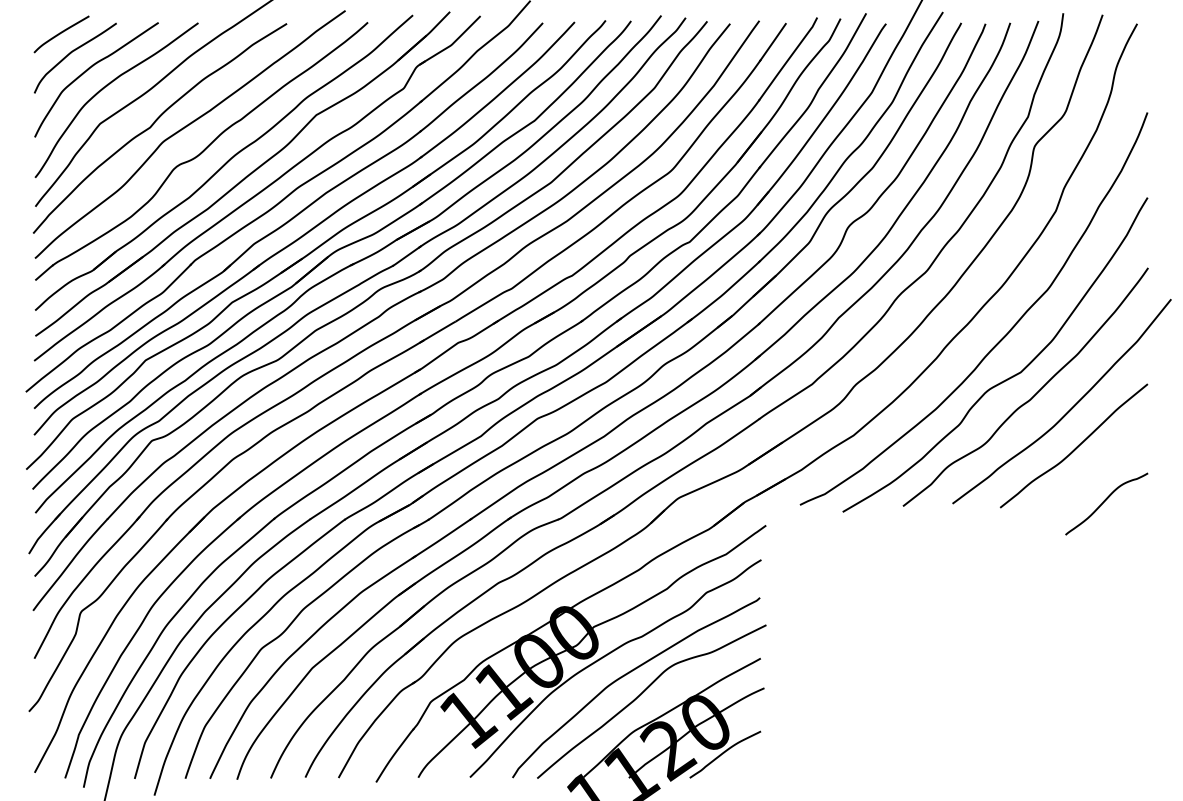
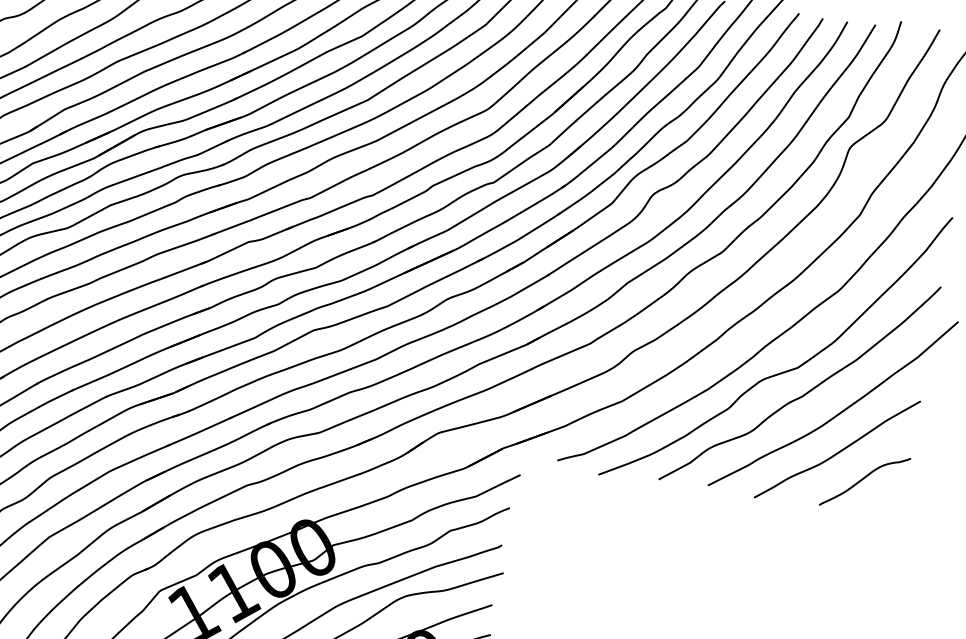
curve: (1105, 501) -> (864, 479), moved

